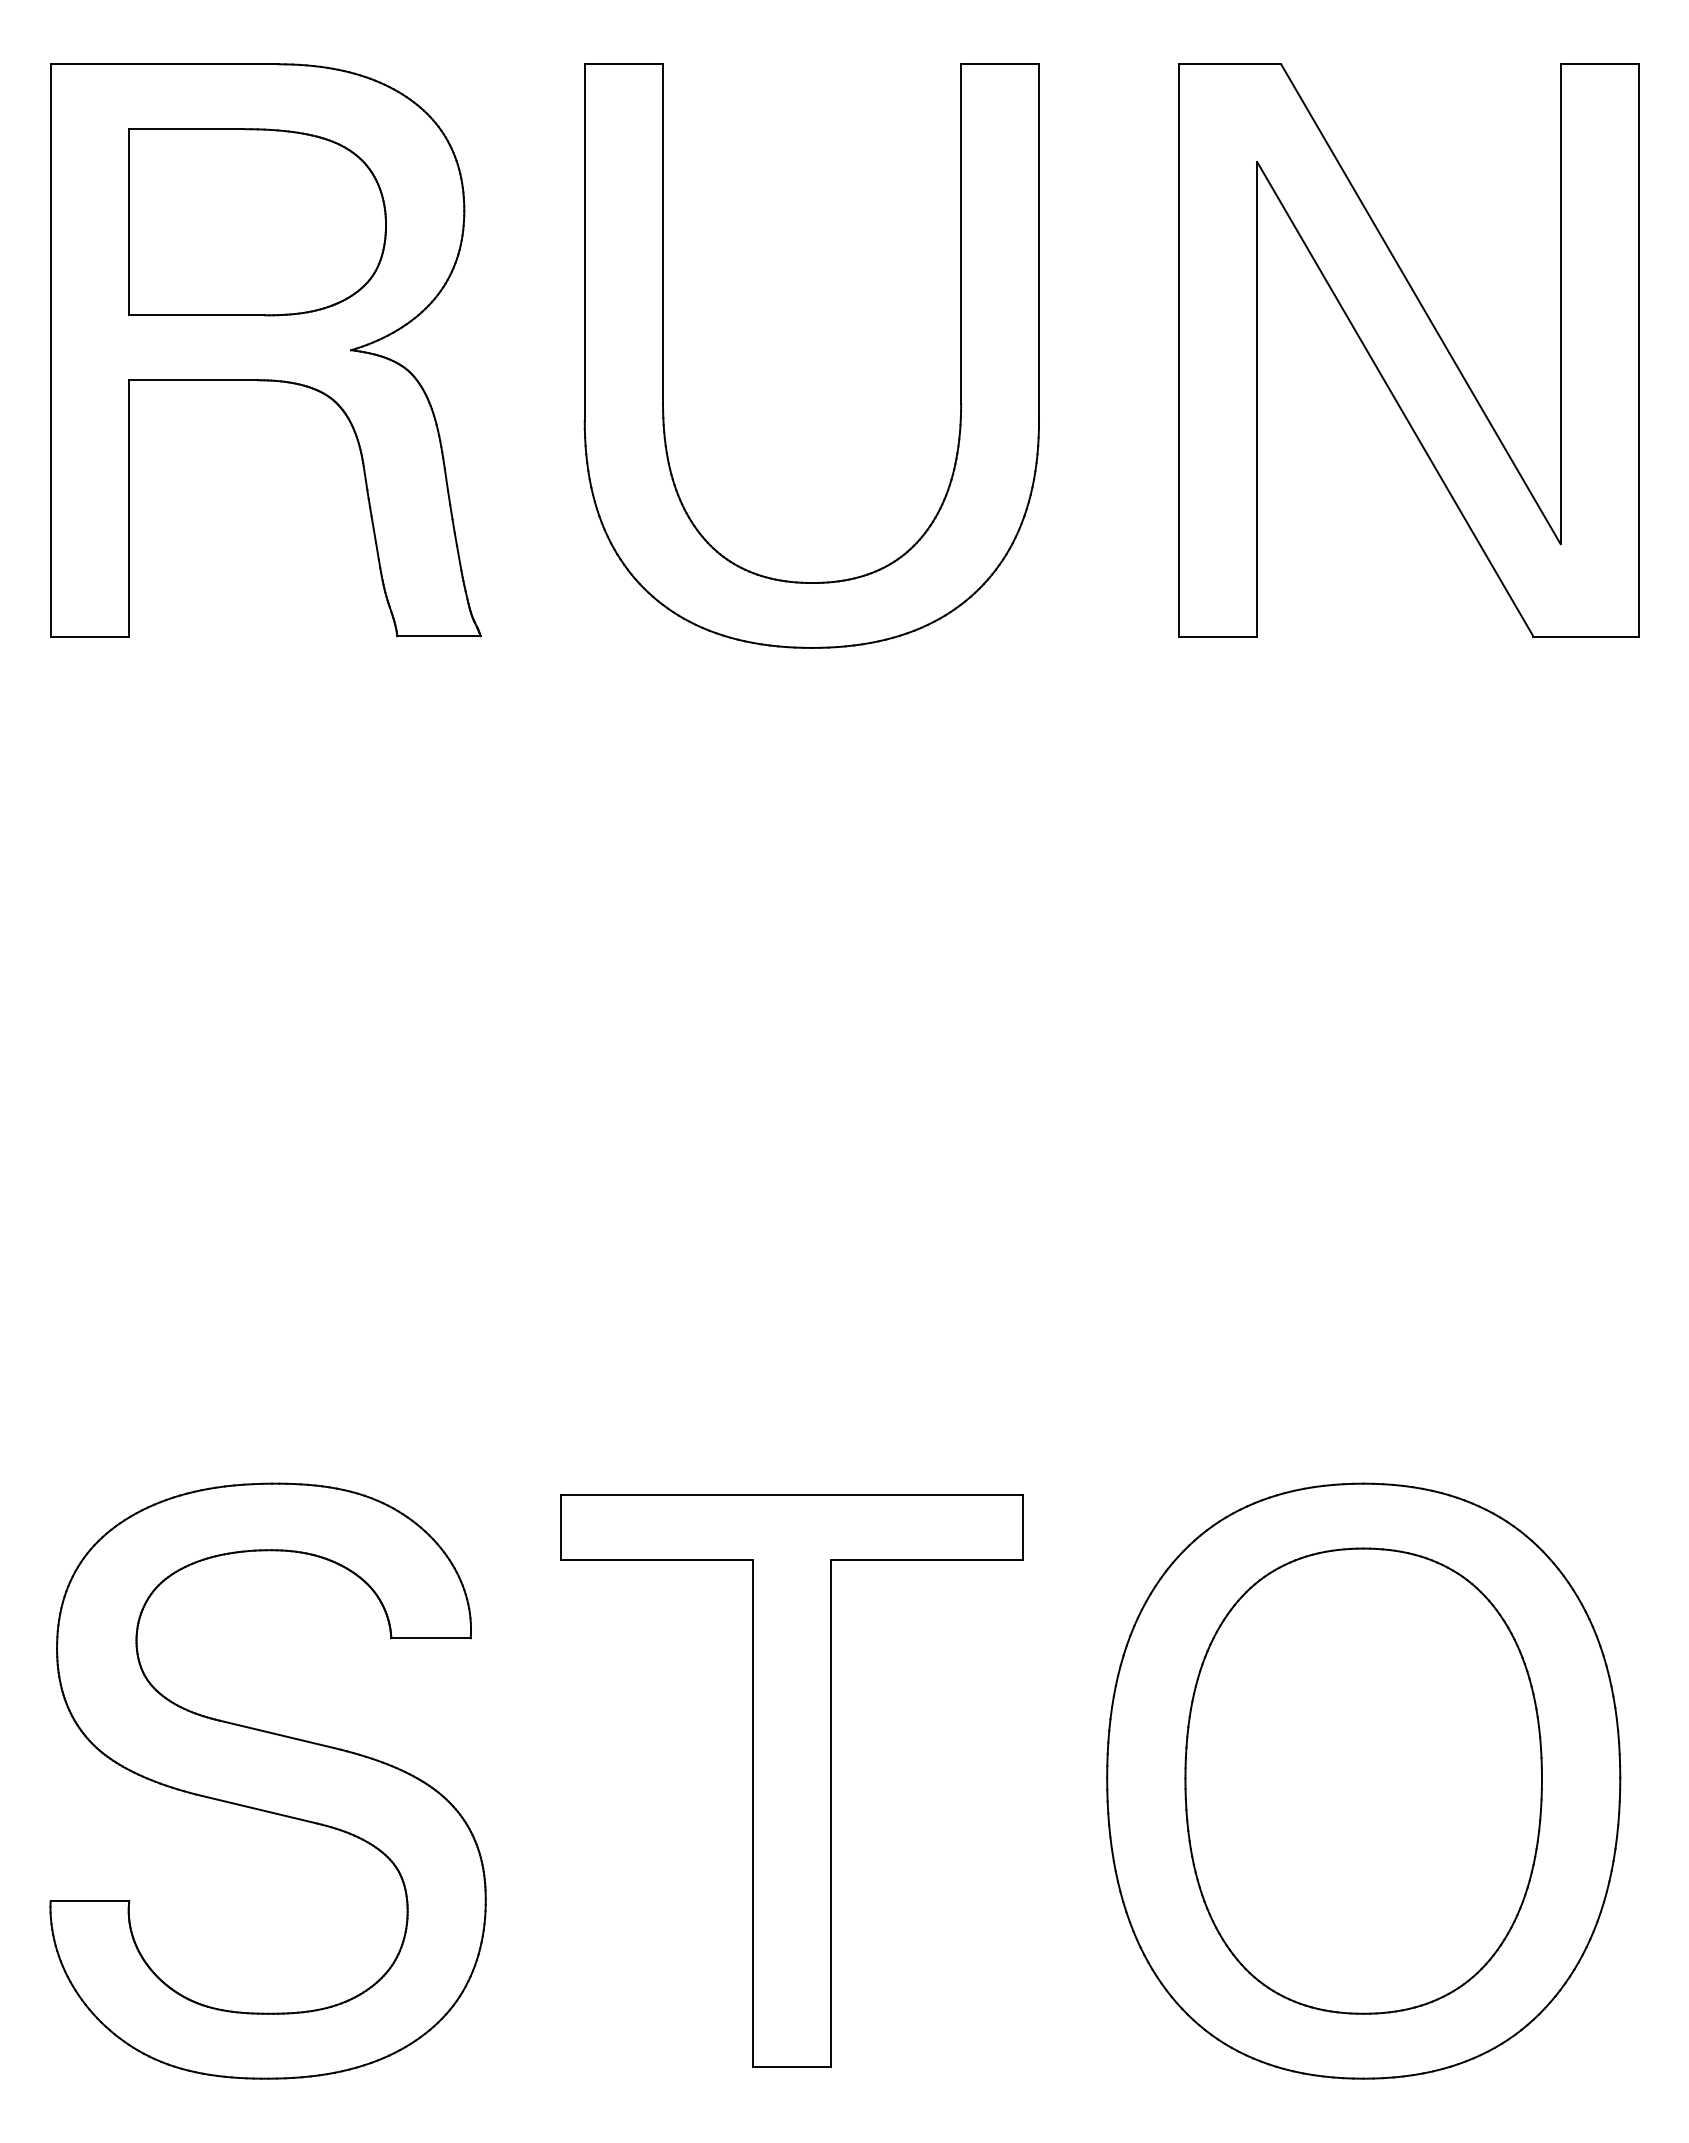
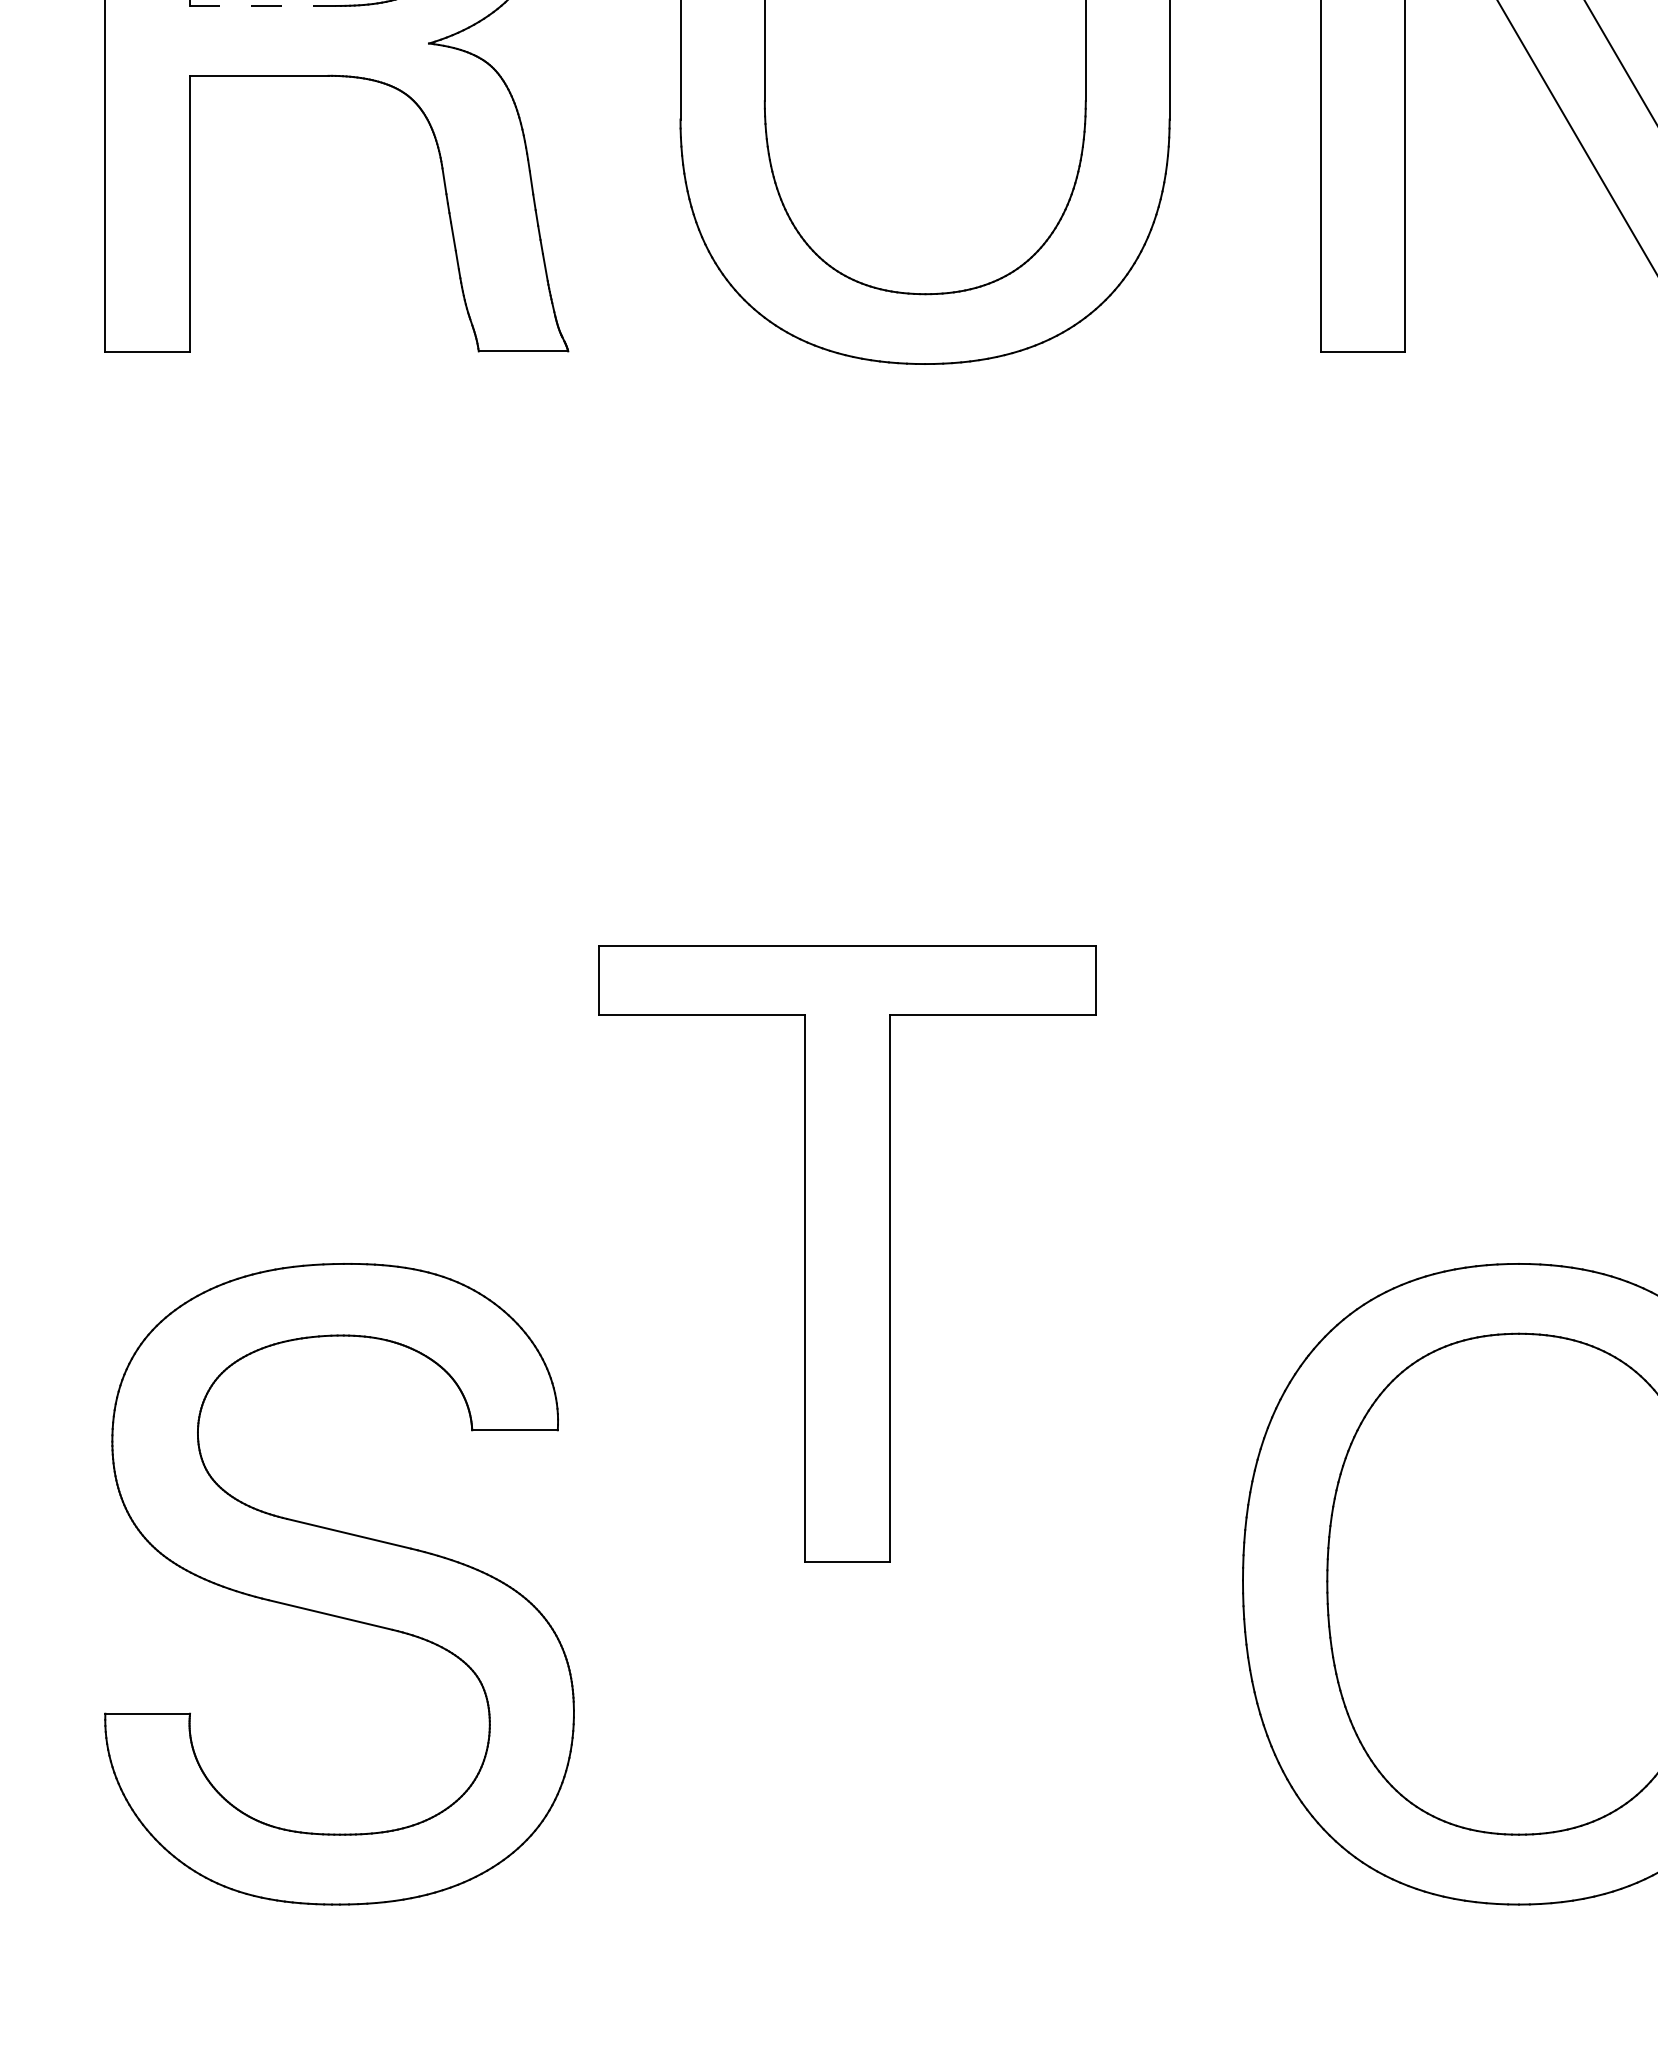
line: (197, 315) -> (263, 6), solid -> dashed
part: (791, 1780) -> (847, 1252), moved

